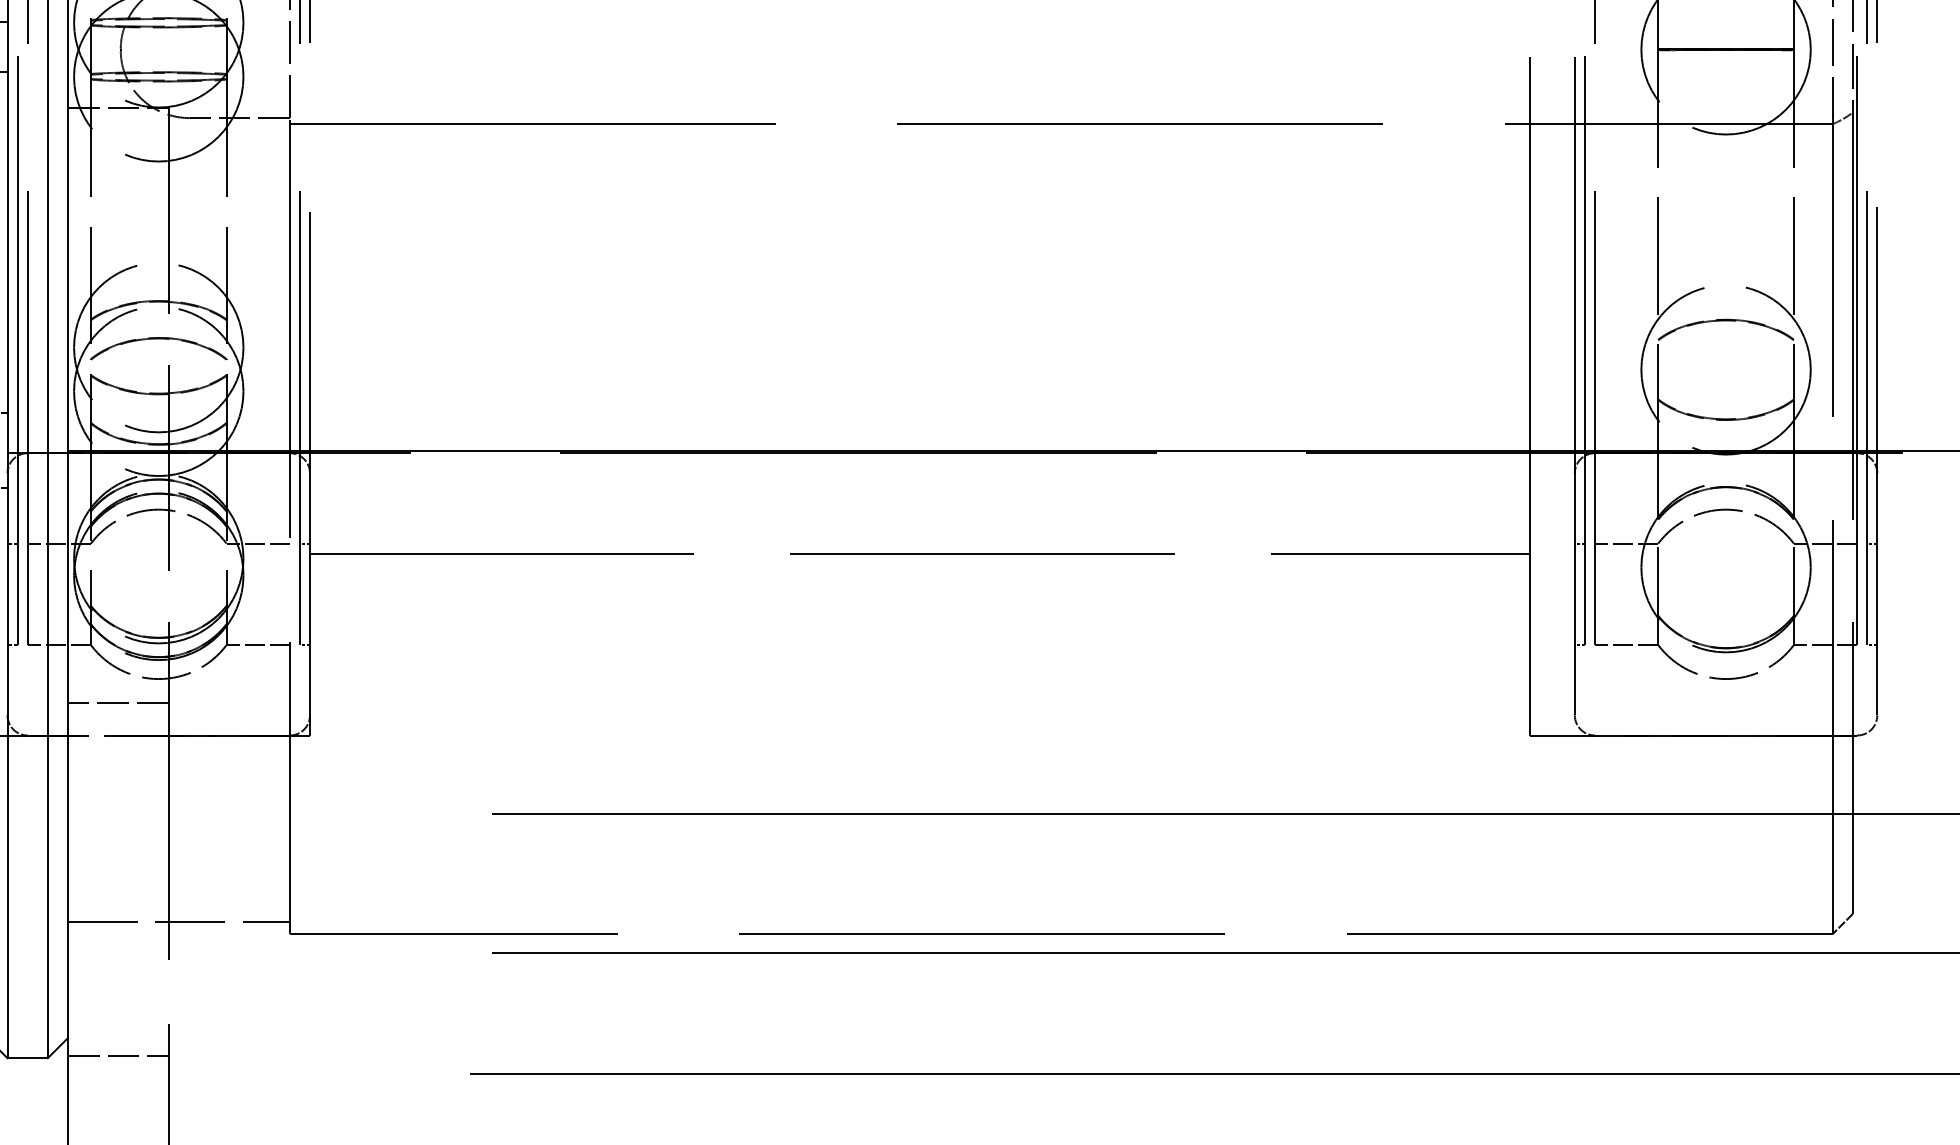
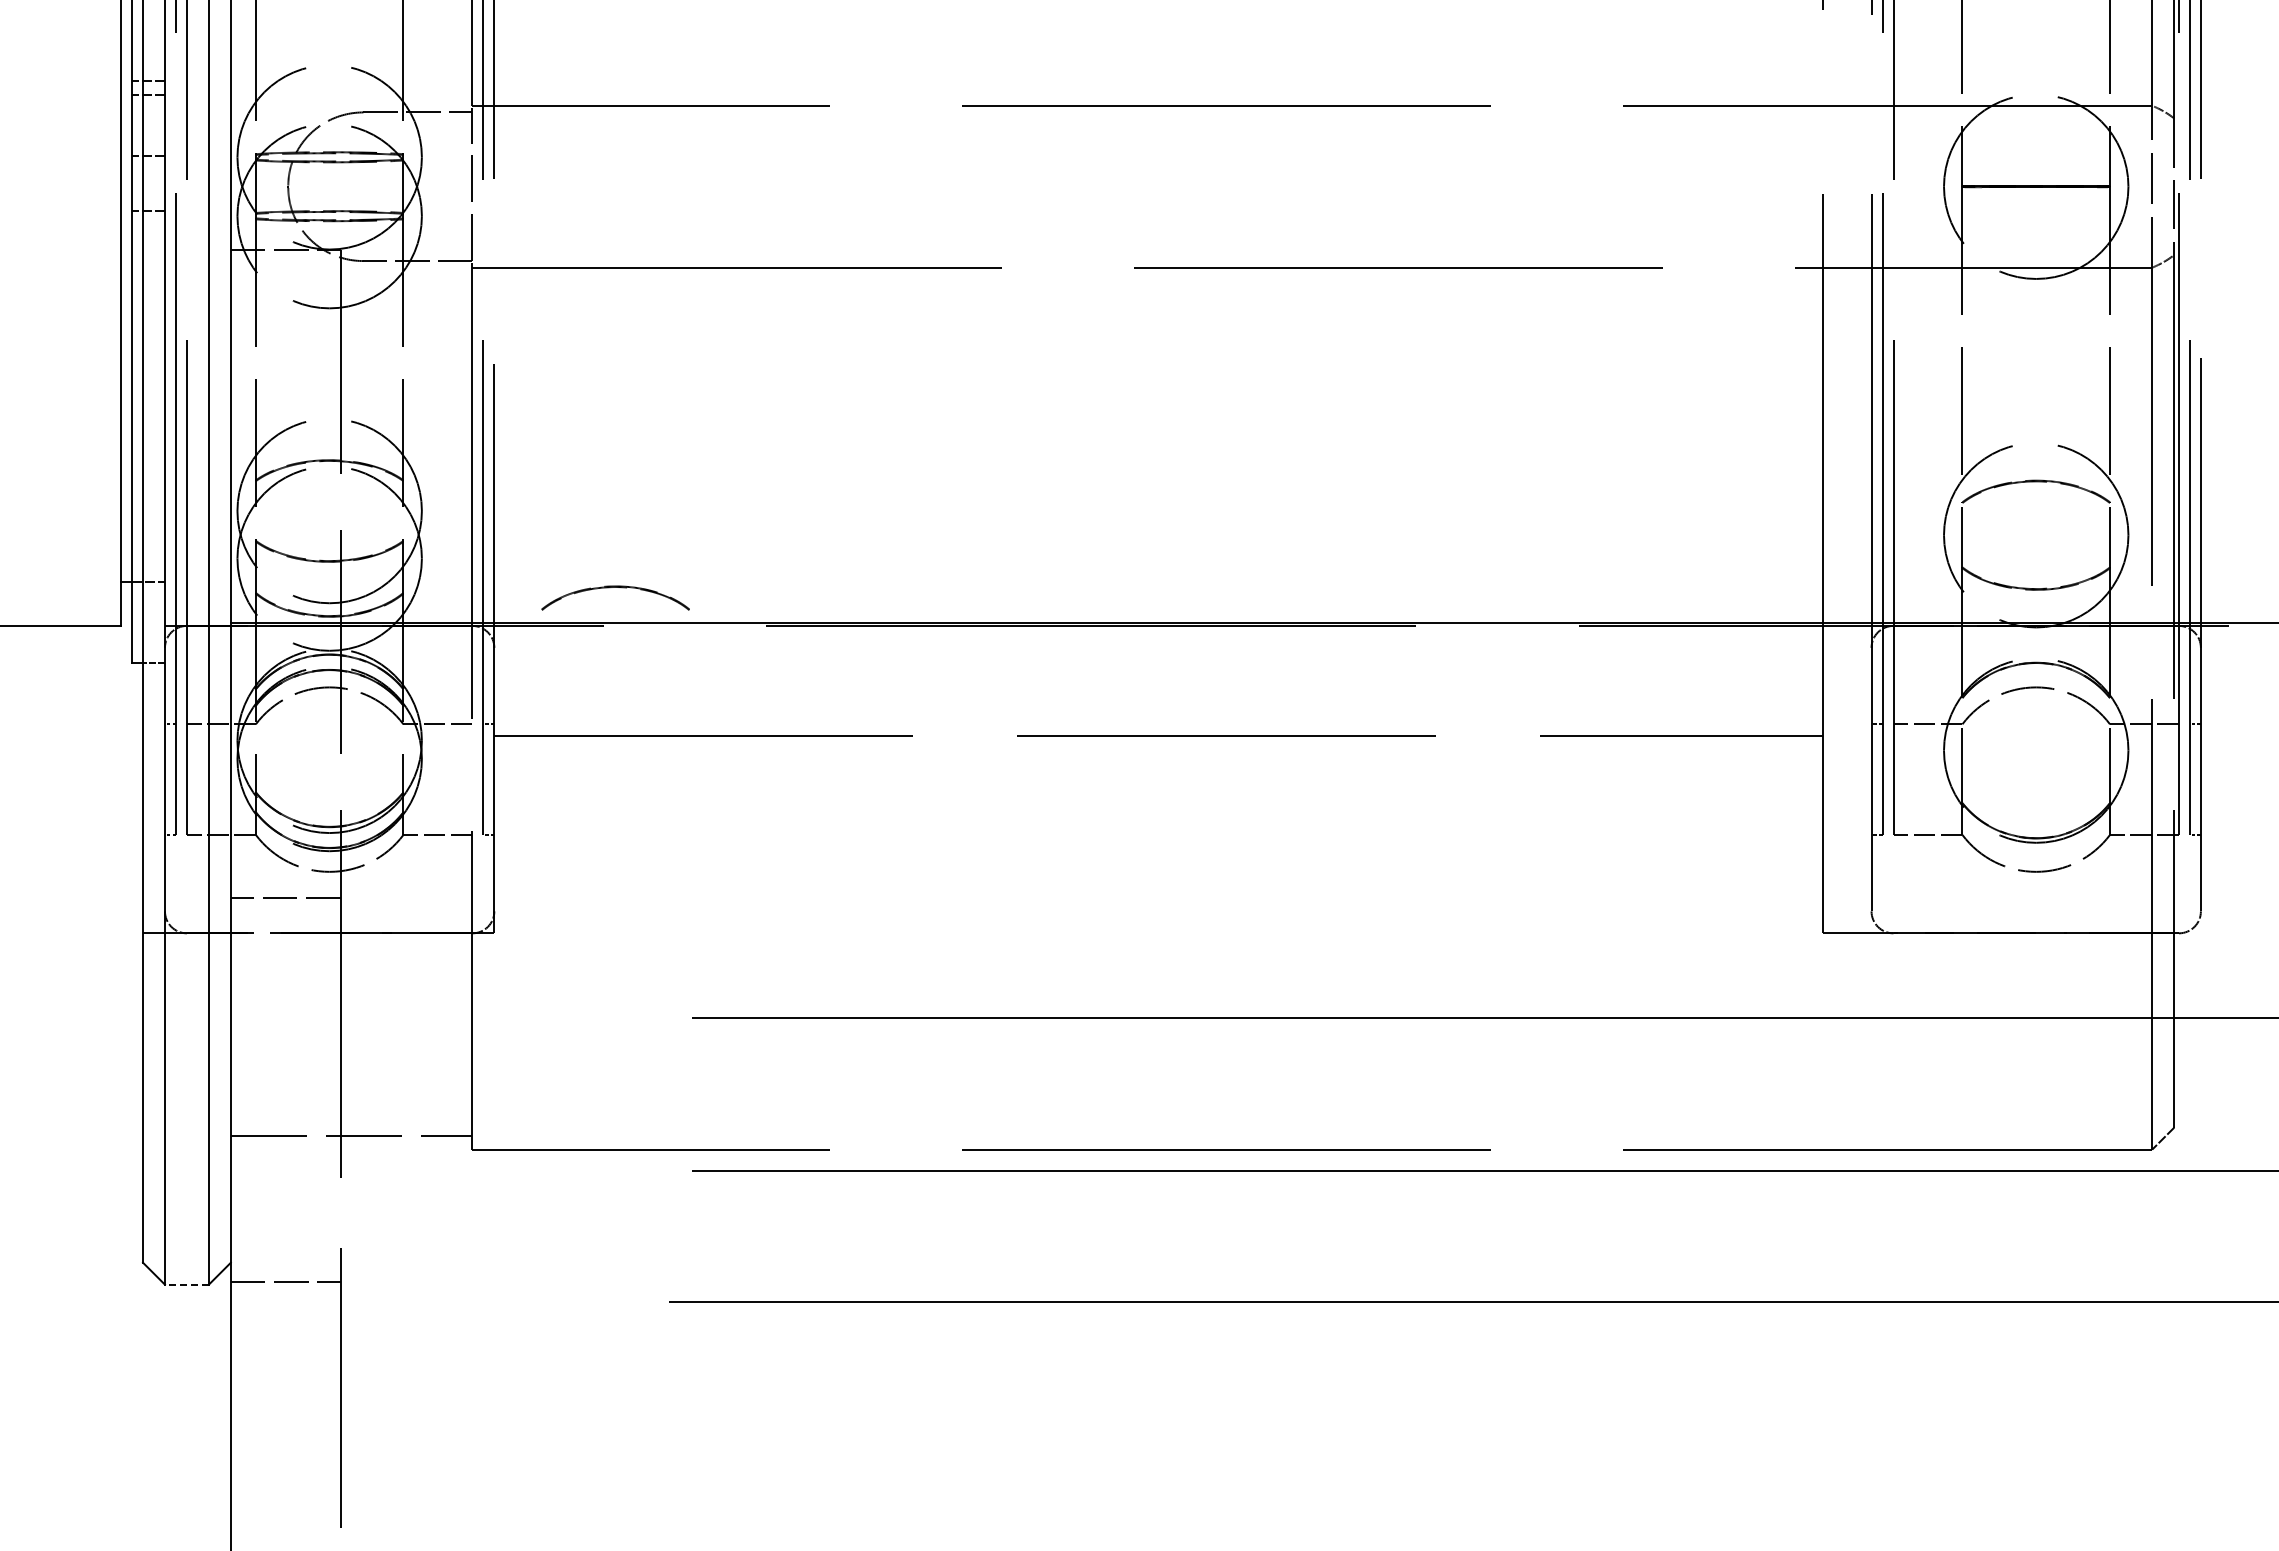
part: (158, 338) -> (615, 587), moved
line: (27, 1058) -> (186, 1284), solid -> dashed

